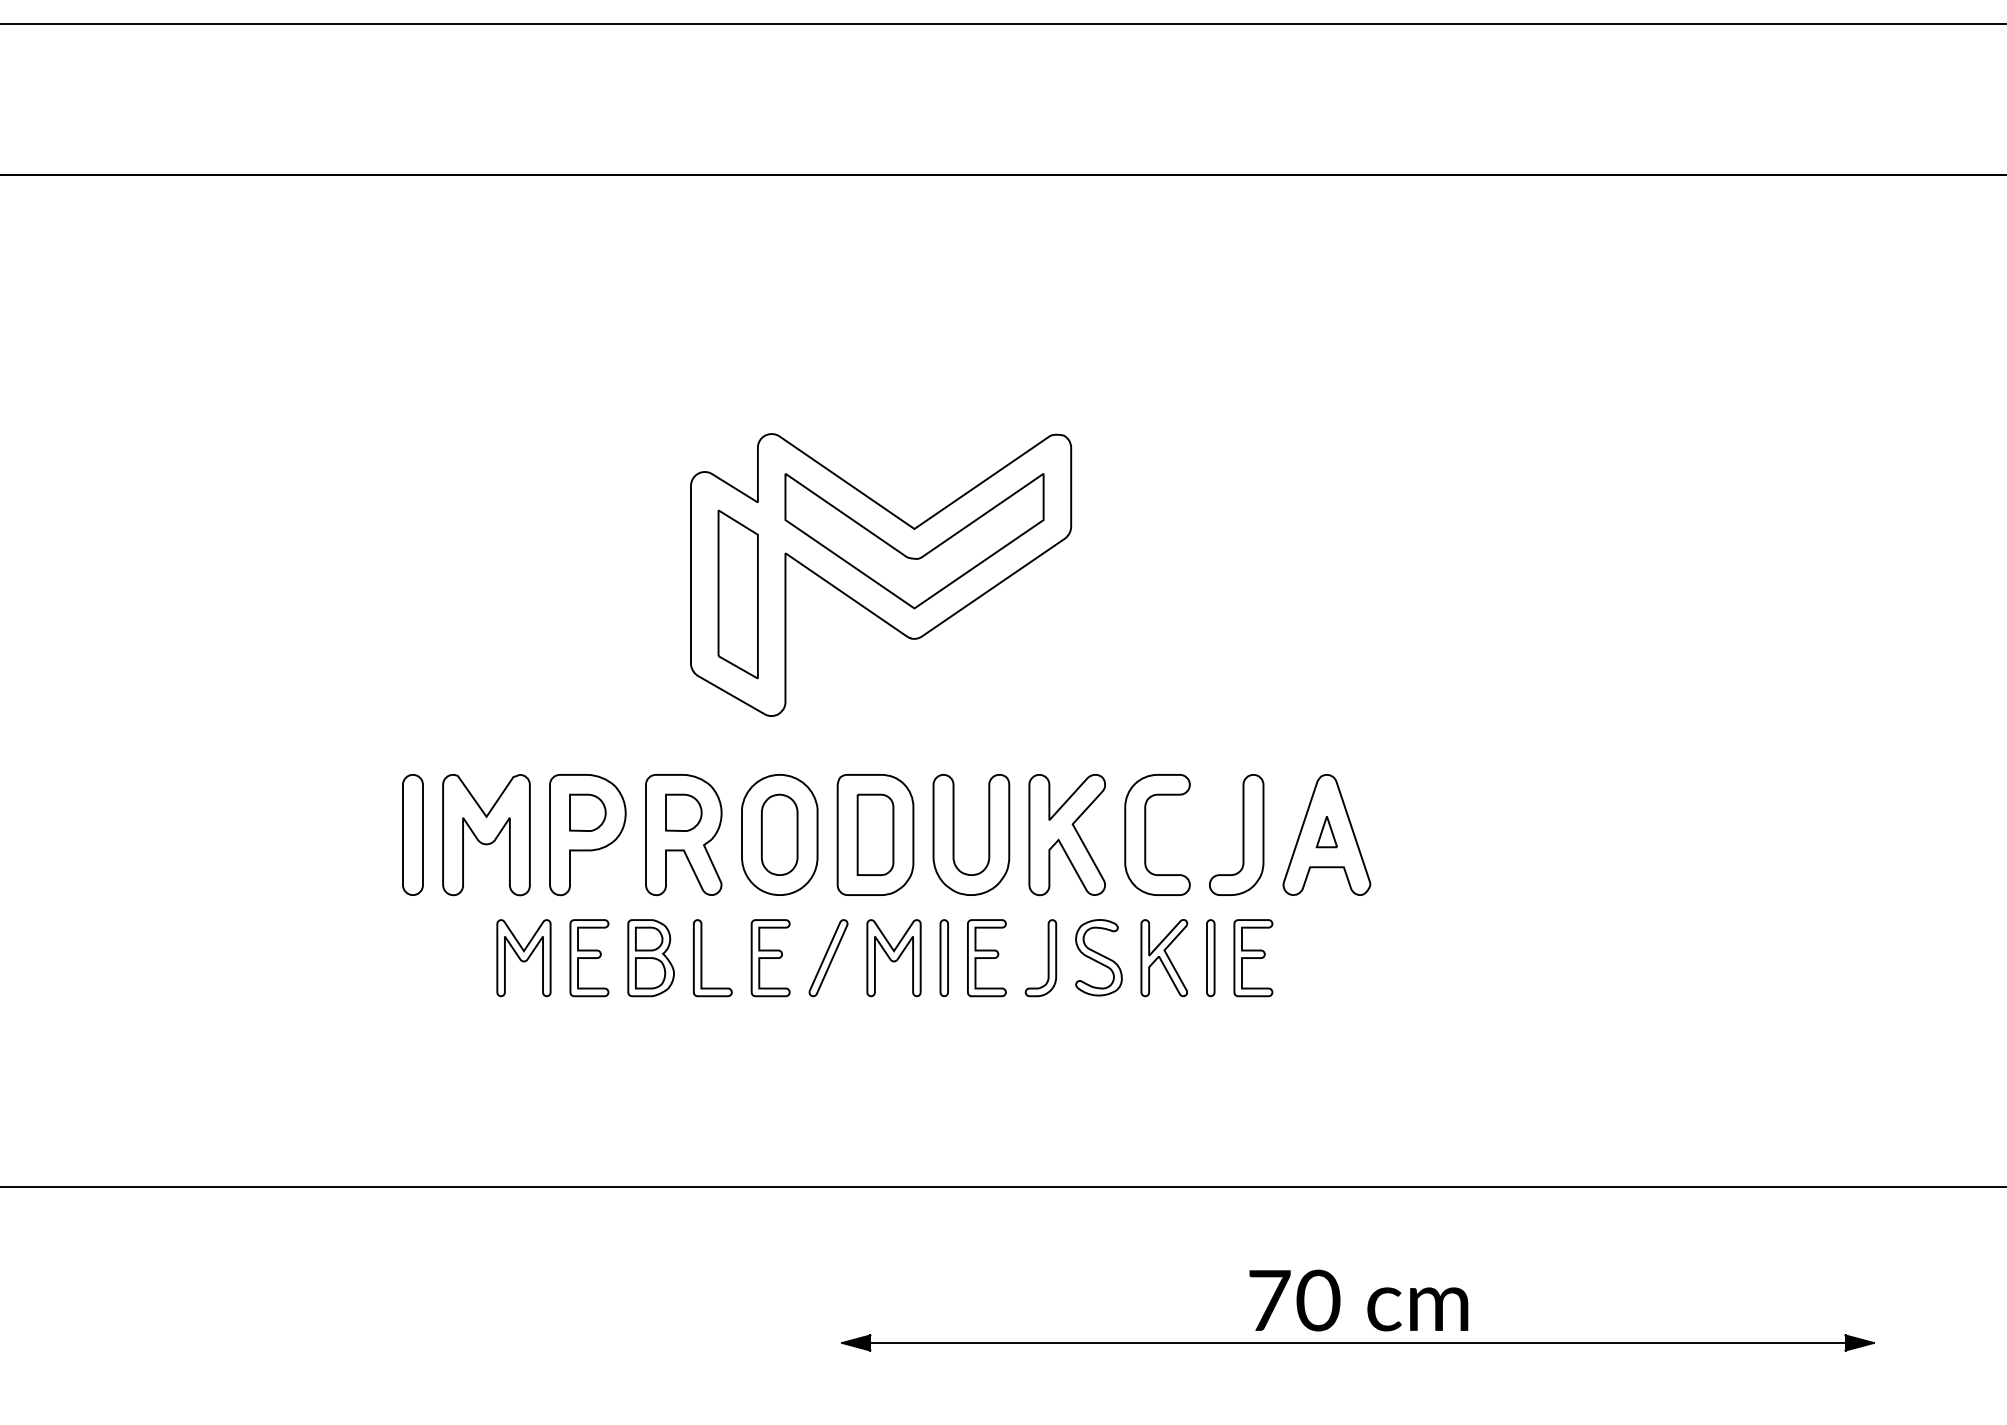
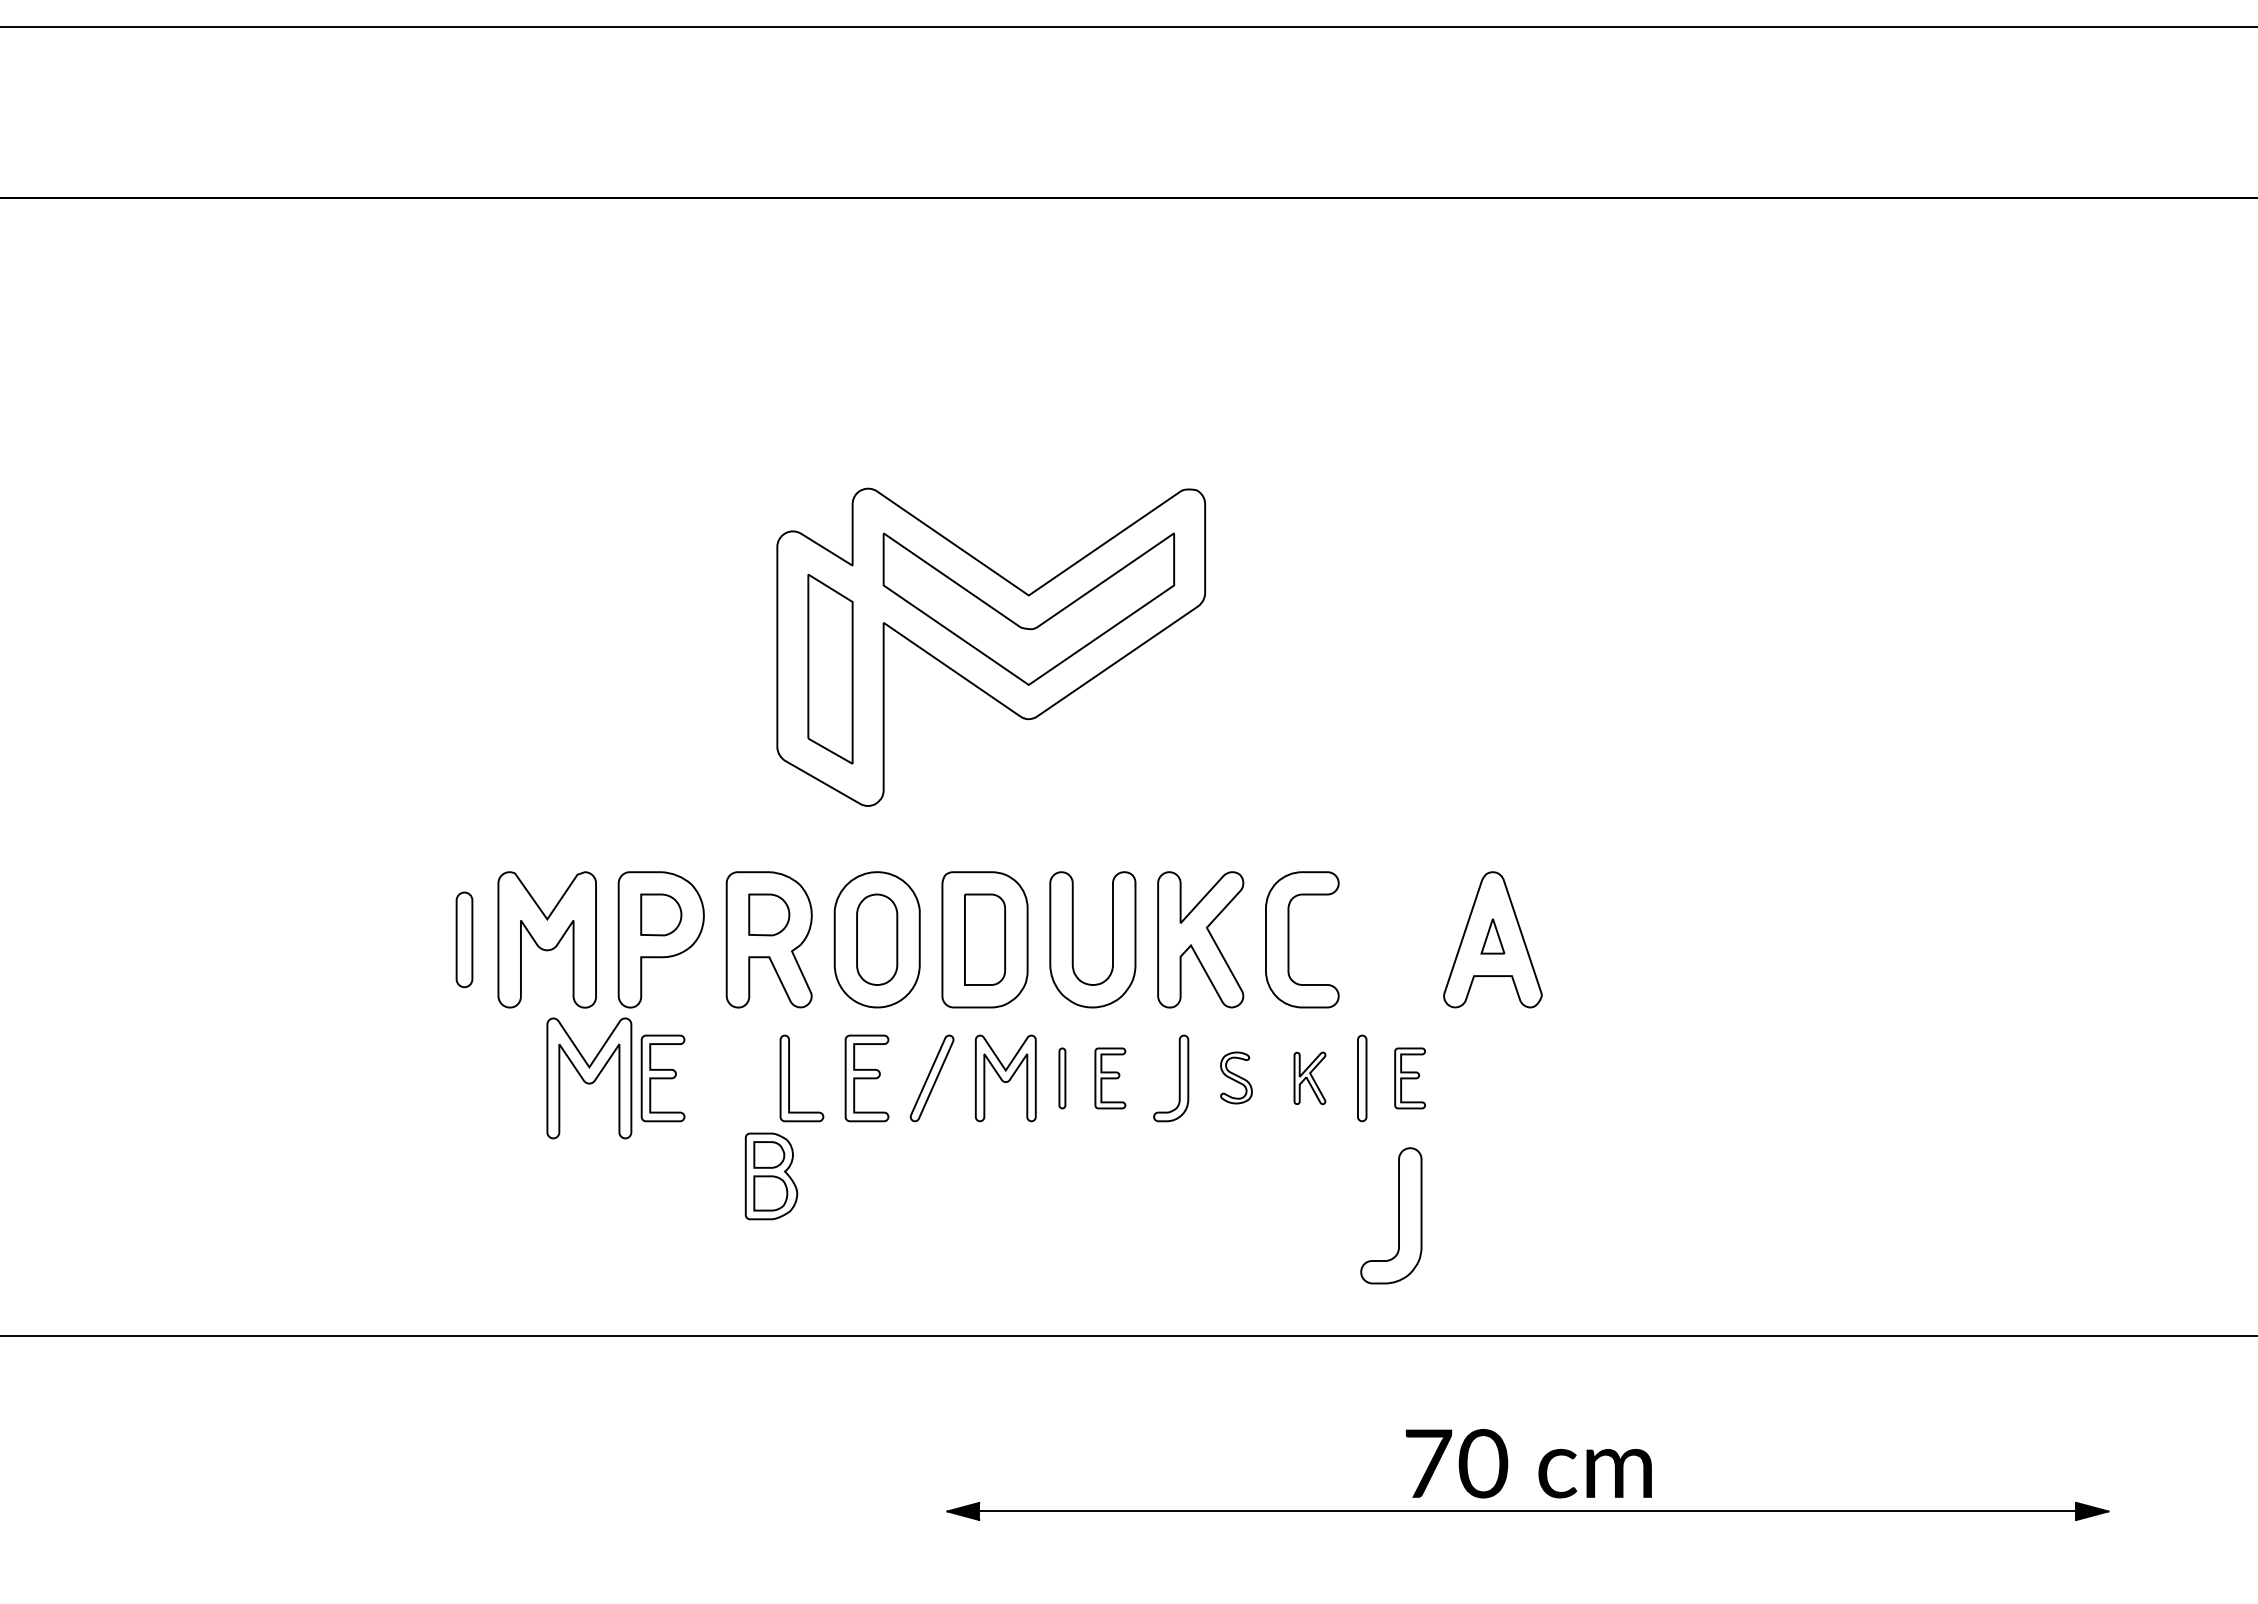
part: (412, 834) -> (464, 939), size x0.7
part: (1243, 834) -> (1398, 1215), moved
part: (1099, 957) -> (1236, 1077), size x0.6
part: (524, 958) -> (589, 1078), size x1.4
part: (651, 958) -> (771, 1176), moved
part: (944, 958) -> (1062, 1078), size x0.7
part: (987, 958) -> (1110, 1078), size x0.7
part: (1163, 958) -> (1309, 1078), size x0.6
part: (1252, 958) -> (1409, 1078), size x0.7

